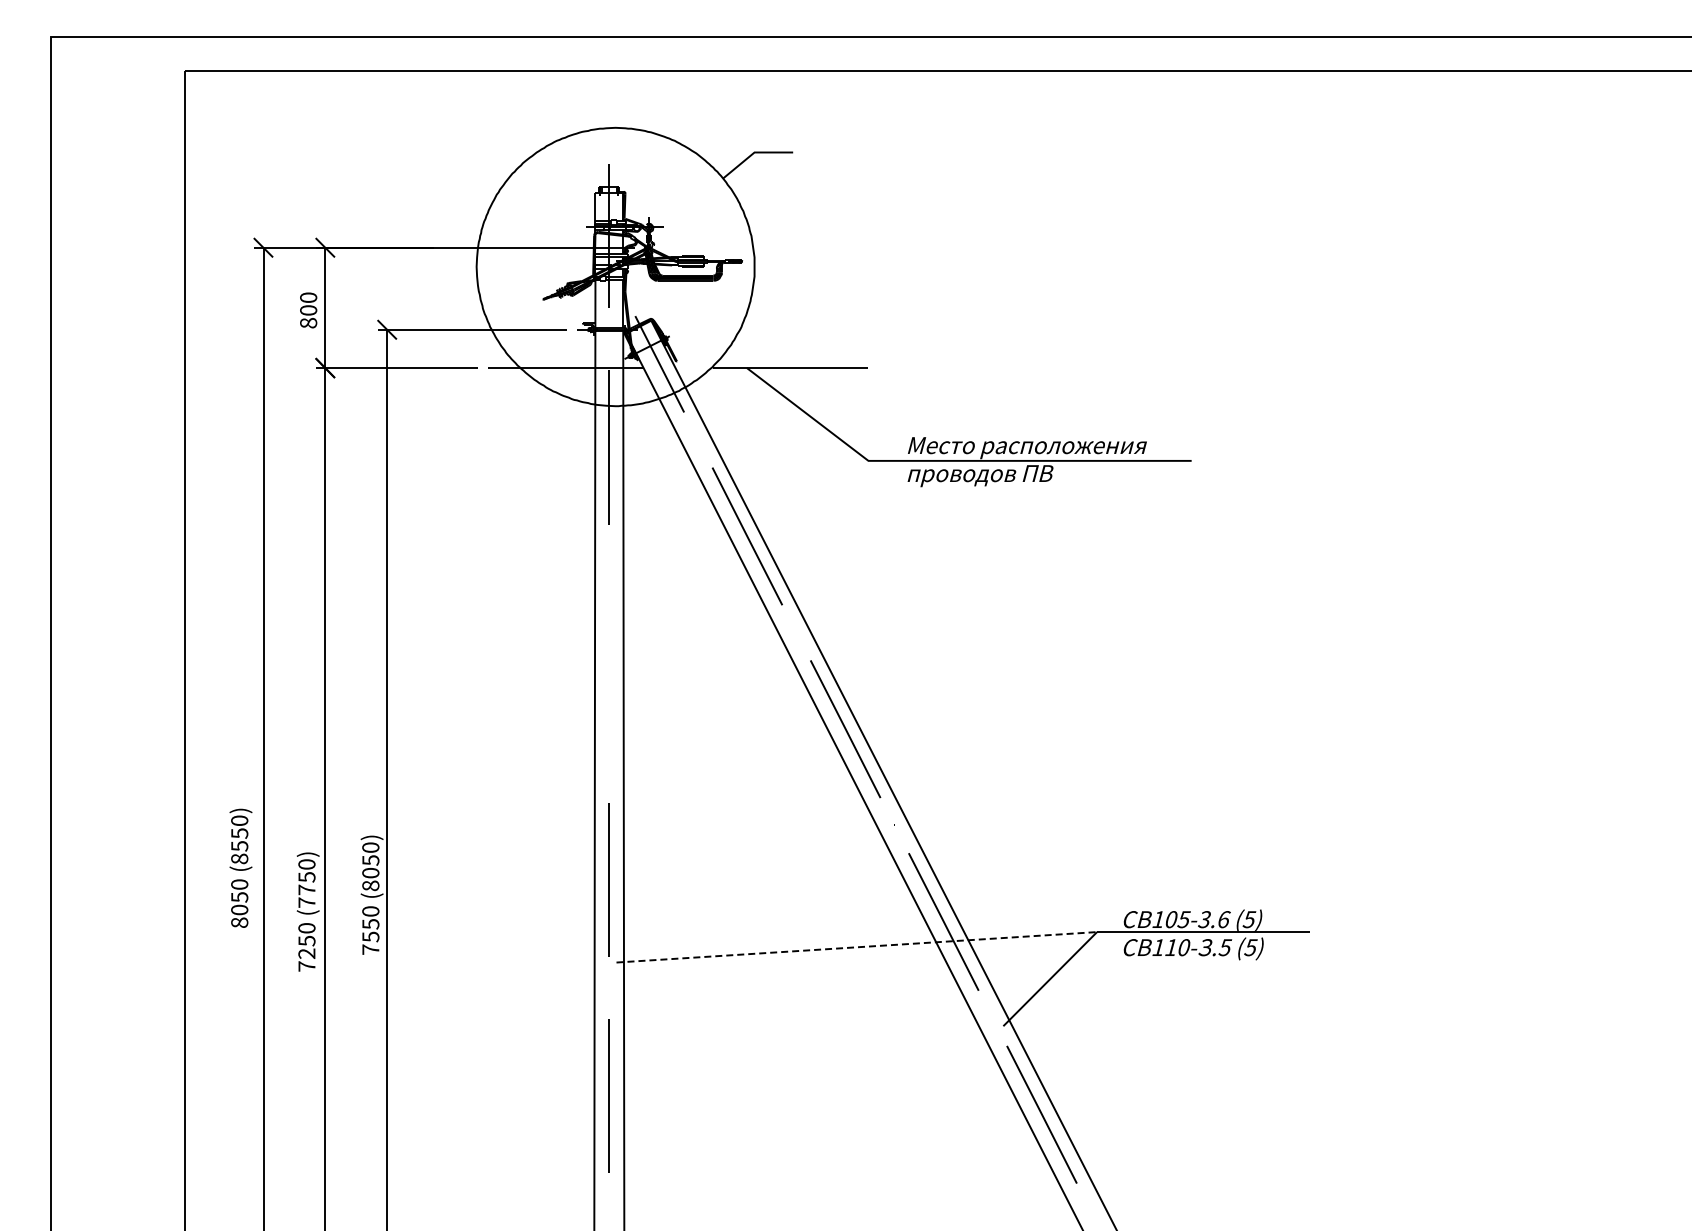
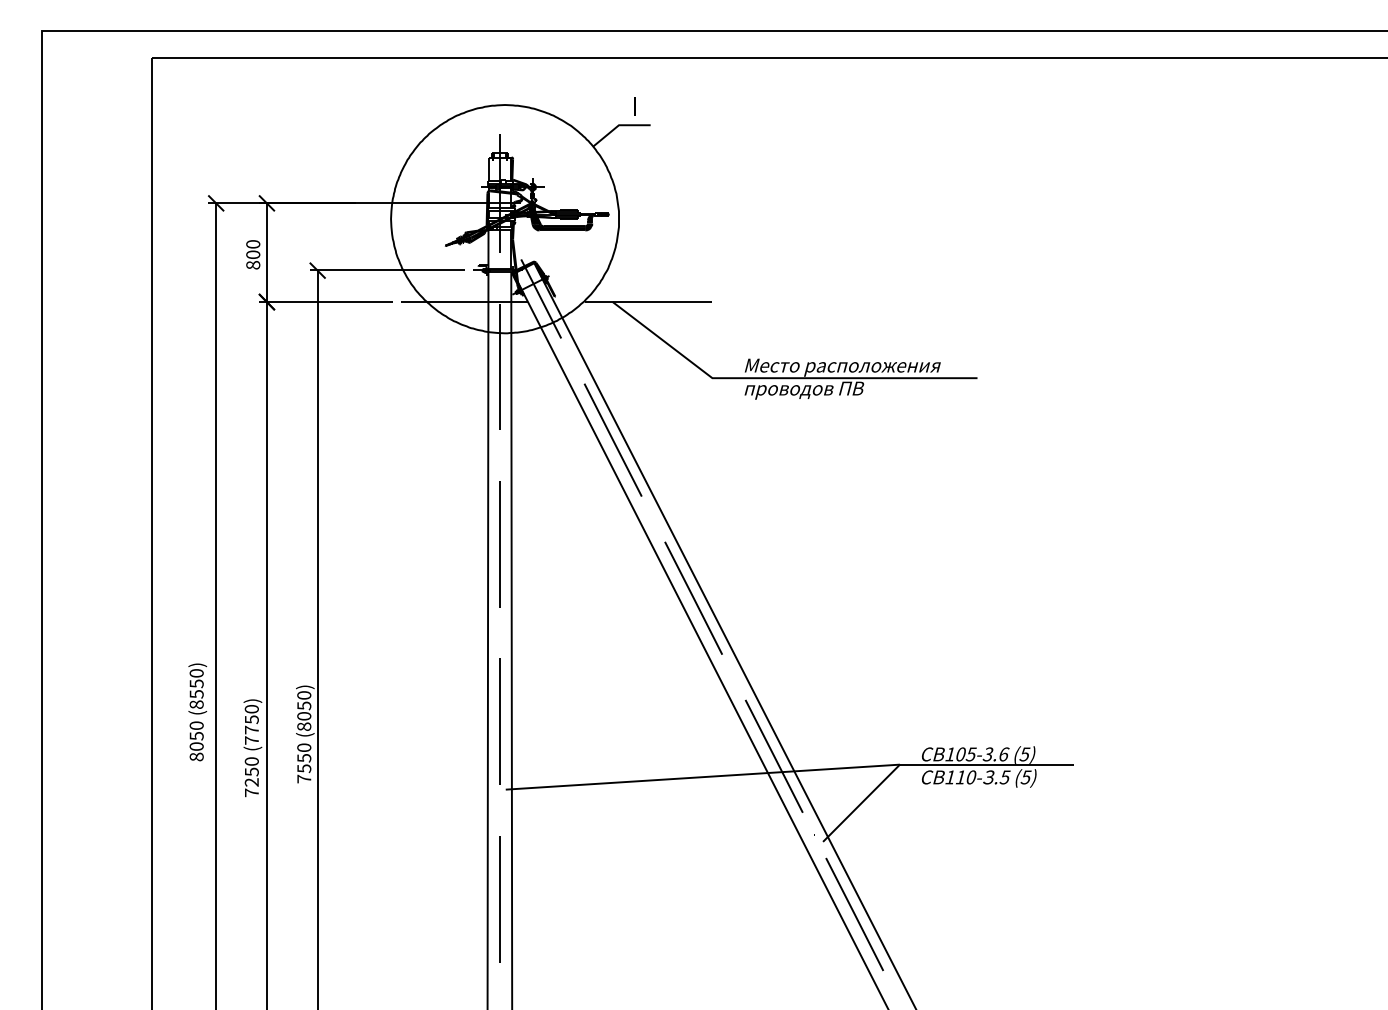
line: (774, 129) -> (635, 106), added
line: (608, 663) -> (499, 544), added
line: (856, 947) -> (702, 777), dashed -> solid

